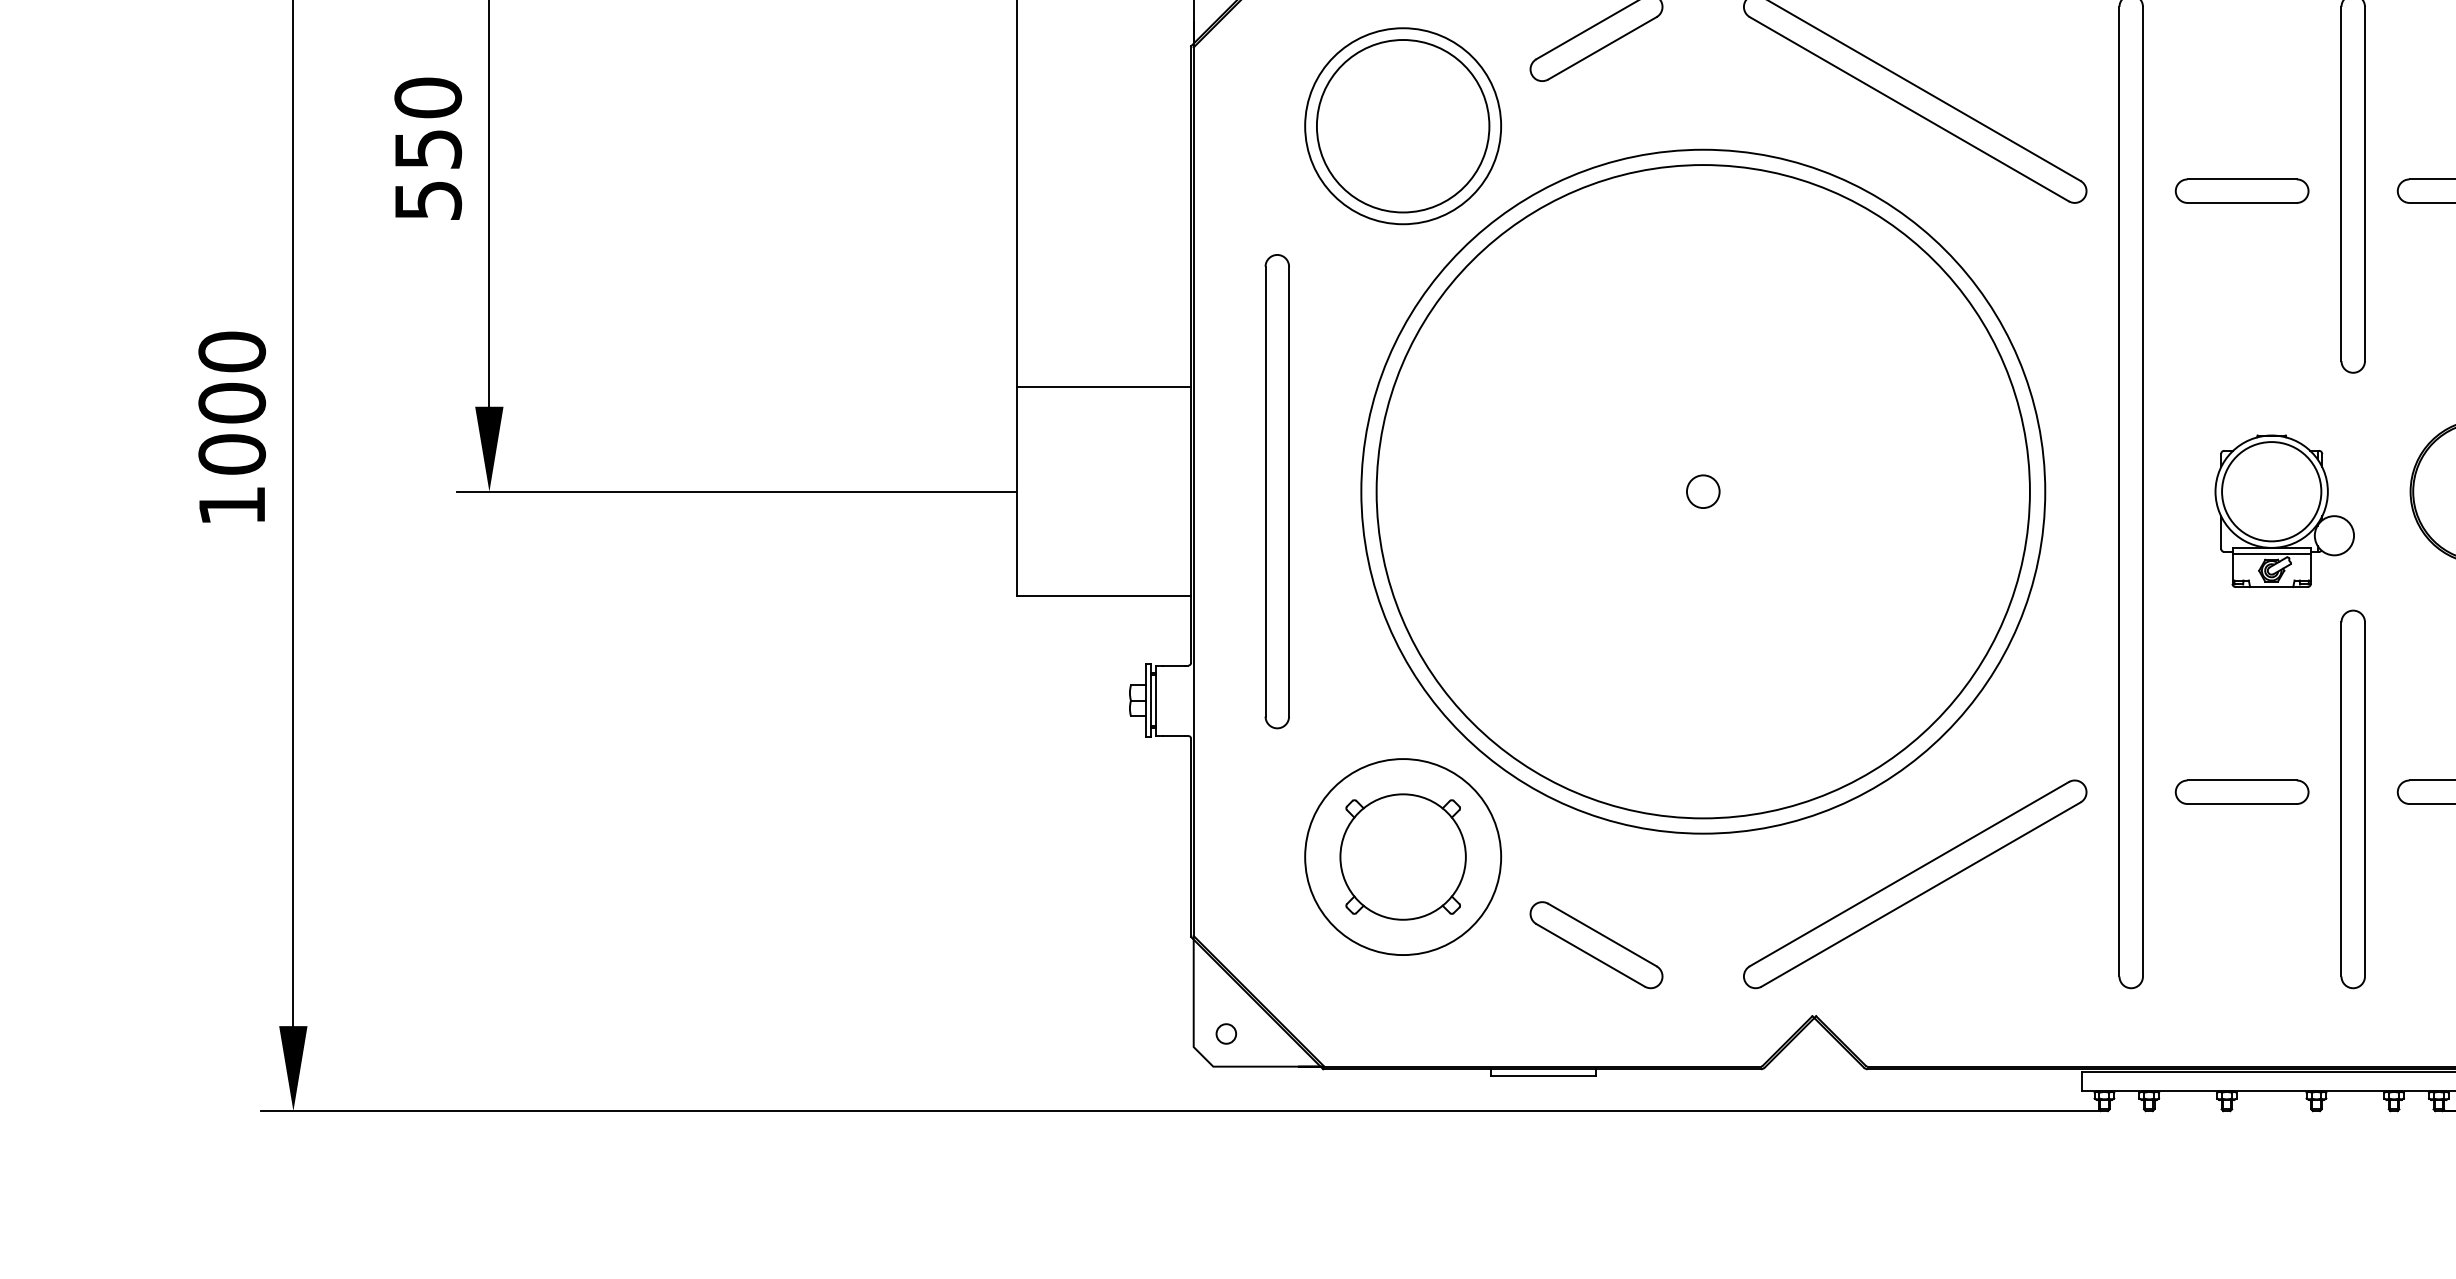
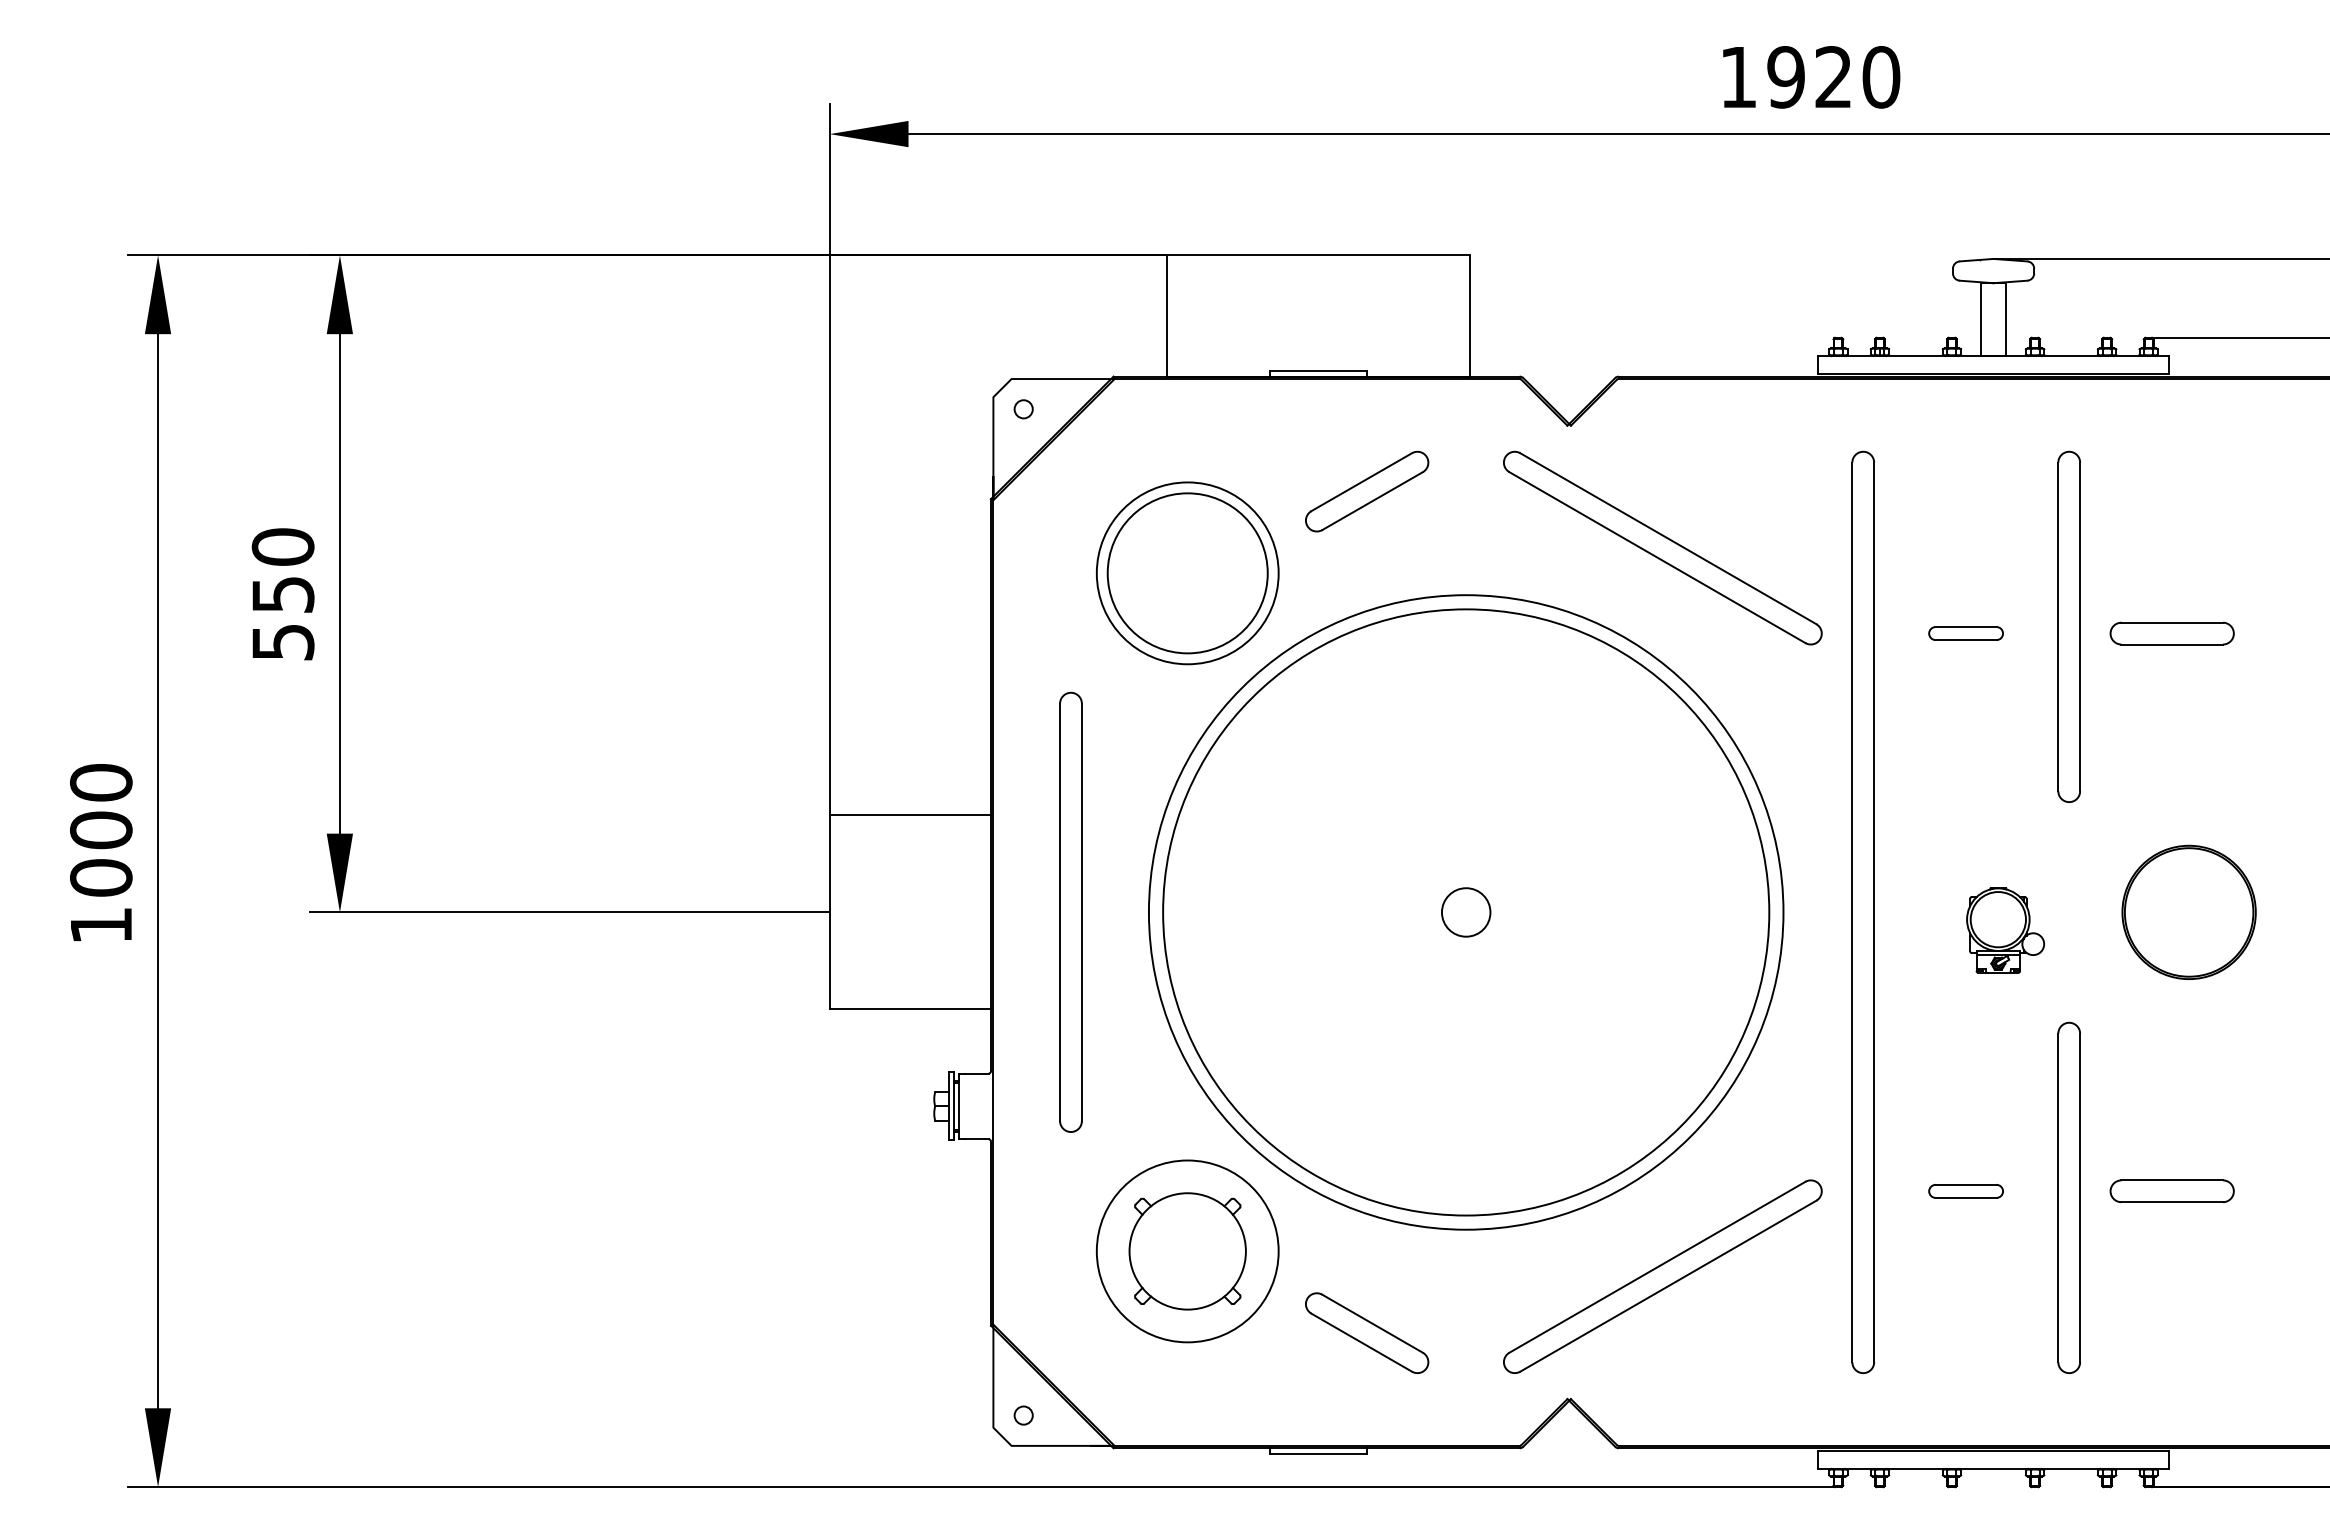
part: (2241, 191) -> (1965, 633), size x0.6
circle: (1703, 491) -> (1466, 912), size x1.6
part: (2284, 511) -> (2005, 930), size x0.6
part: (2241, 792) -> (1965, 1191), size x0.6

